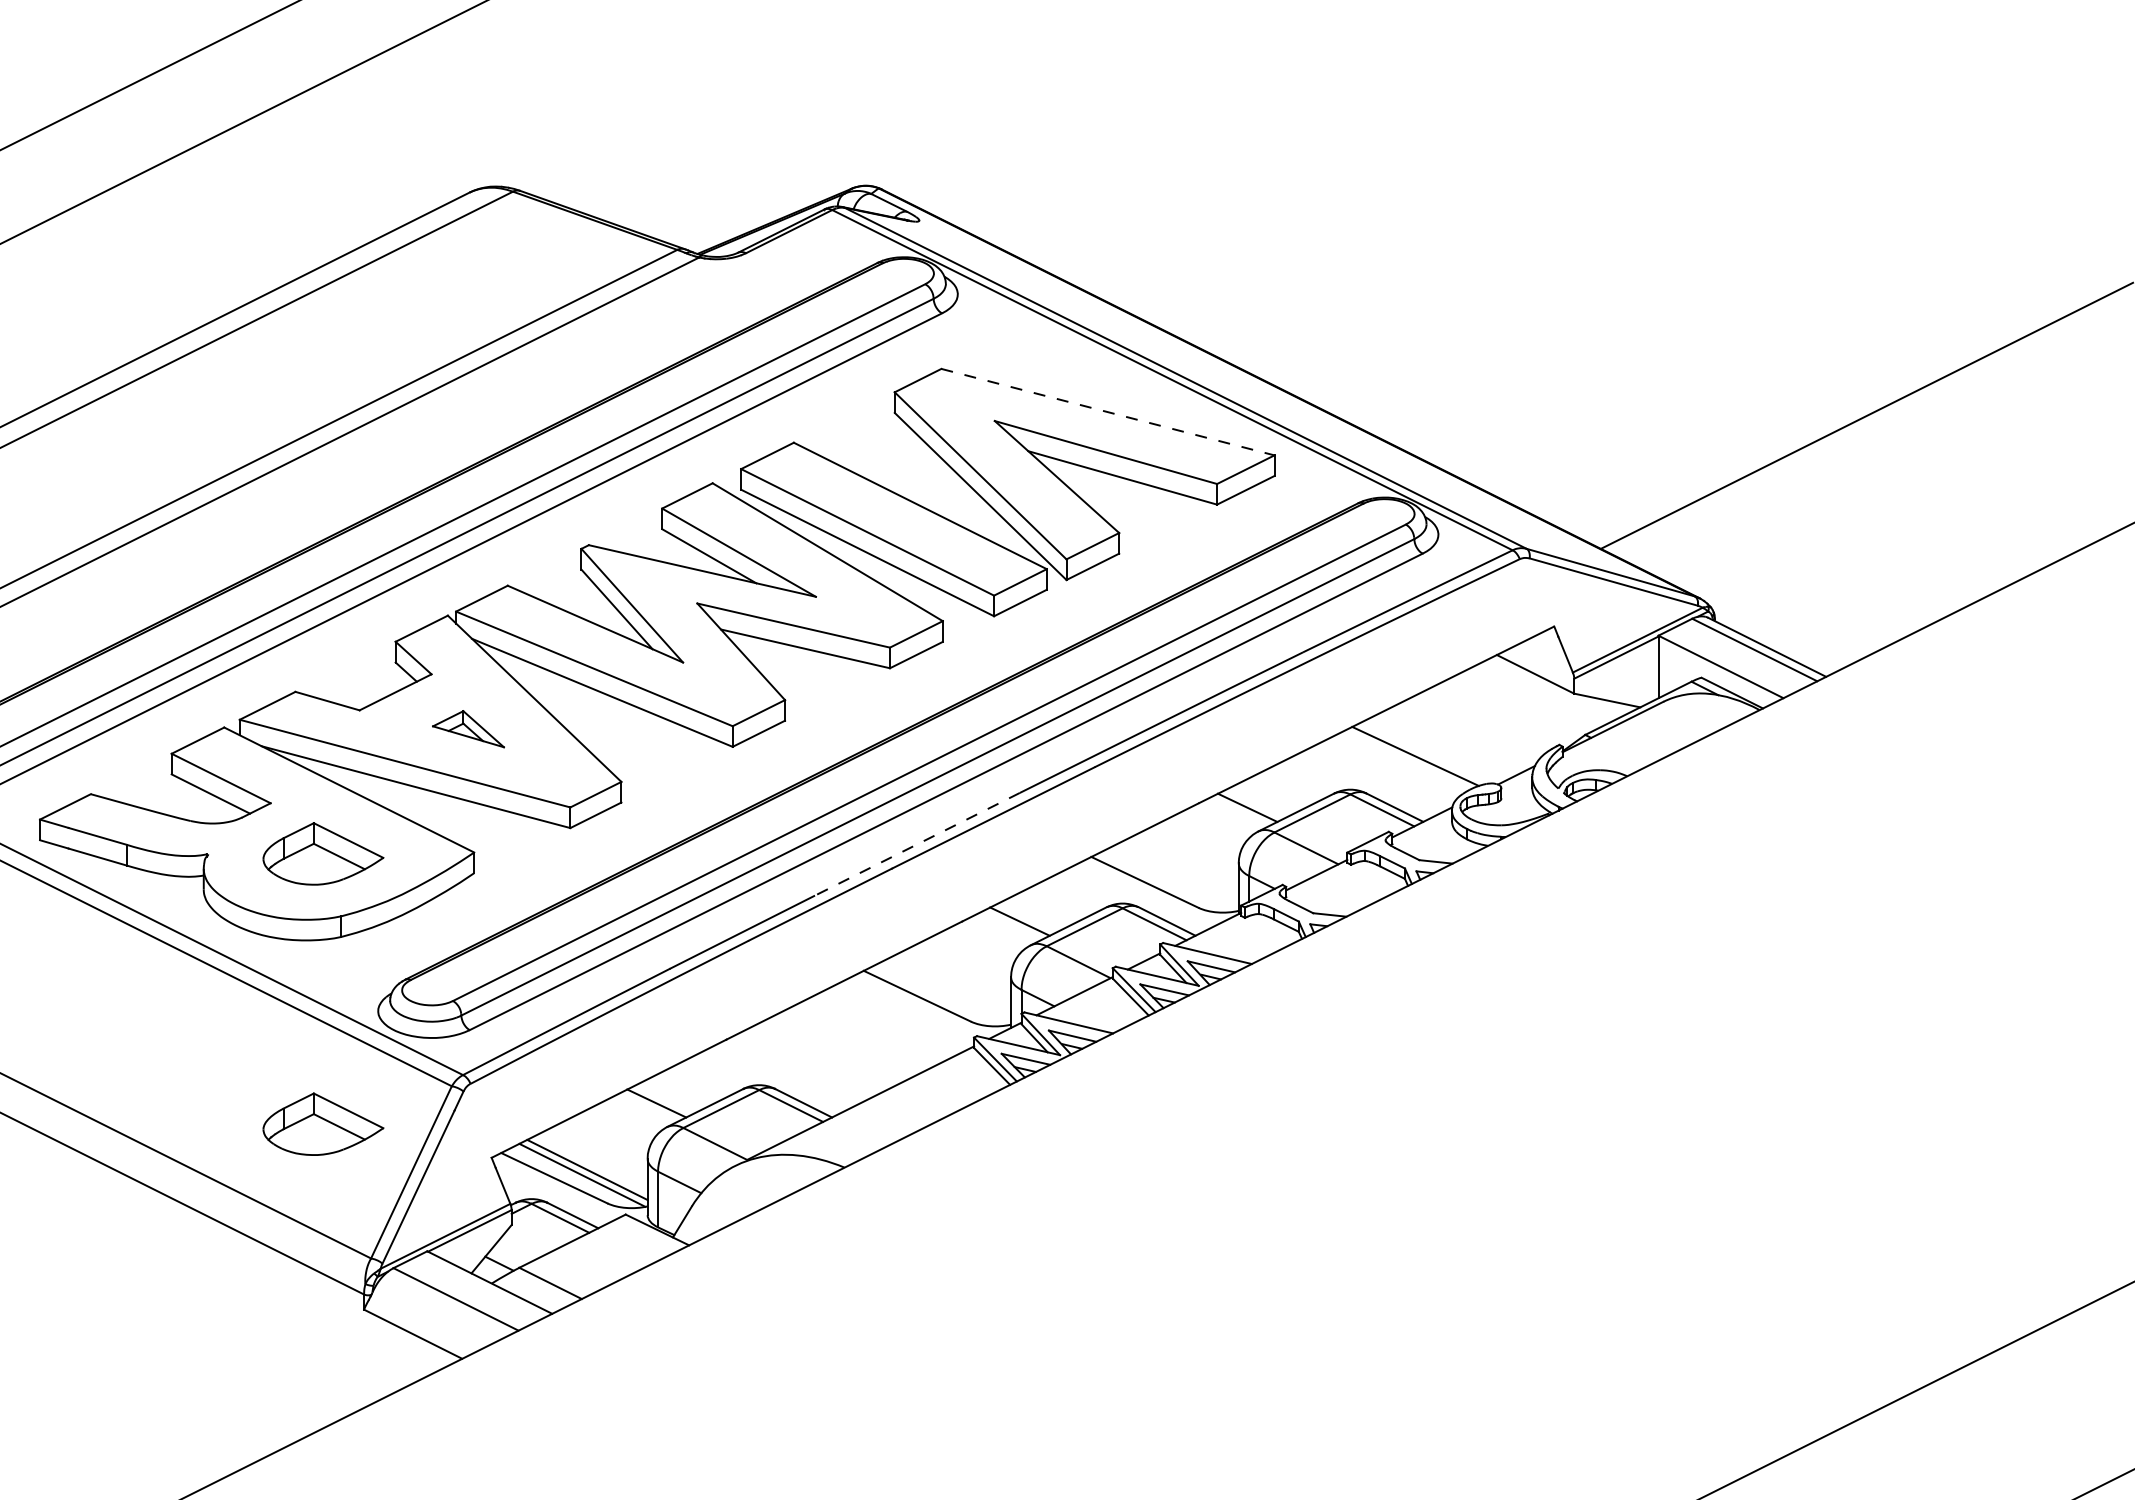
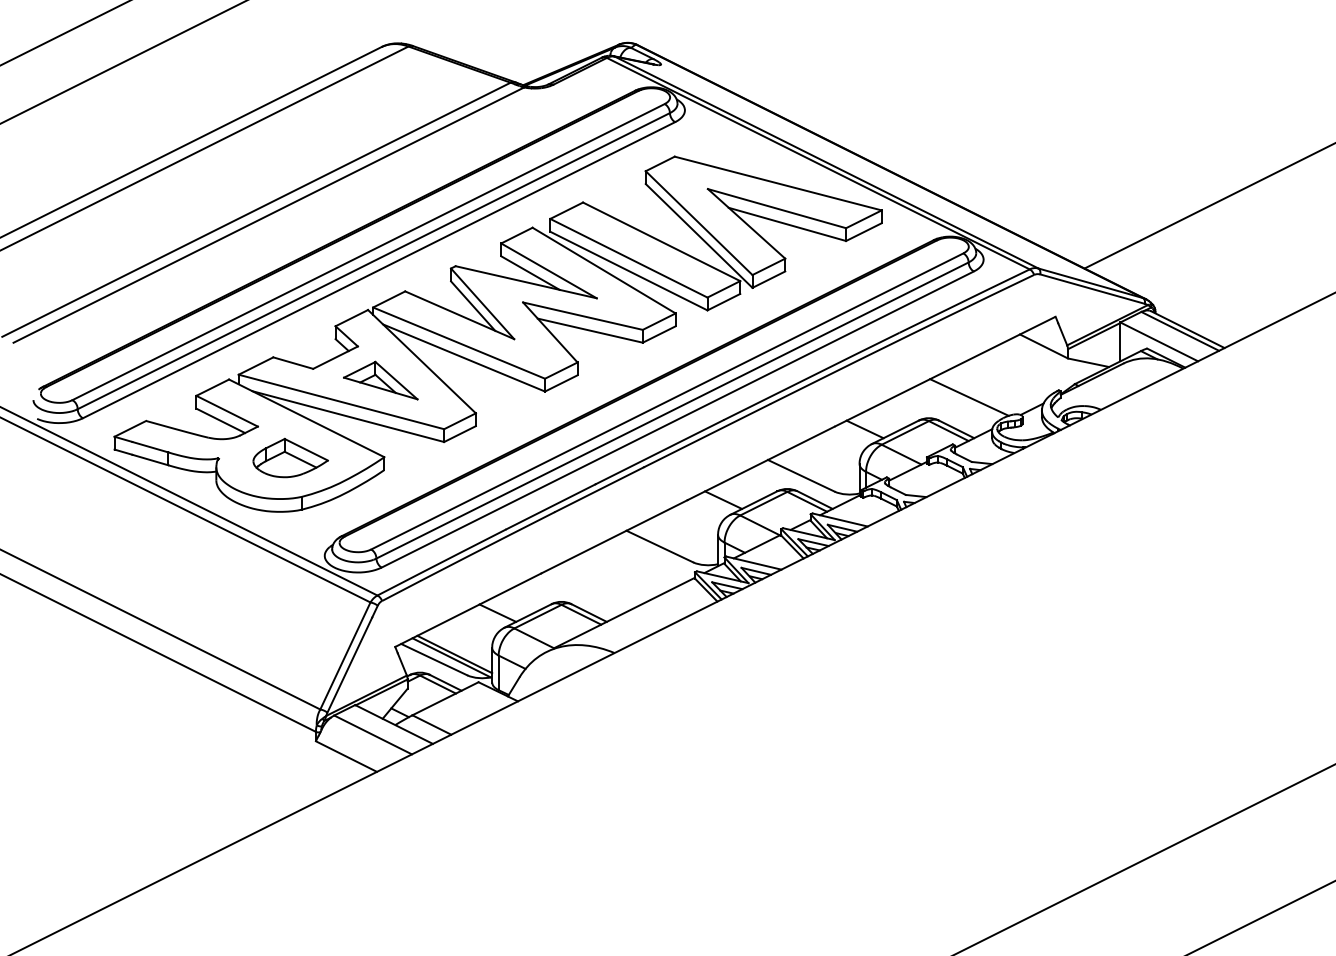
line: (1108, 412) -> (778, 183), dashed -> solid
part: (467, 729) -> (380, 380), size x1.67
line: (916, 844) -> (659, 452), dashed -> solid
part: (323, 1123) -> (290, 625), removed

